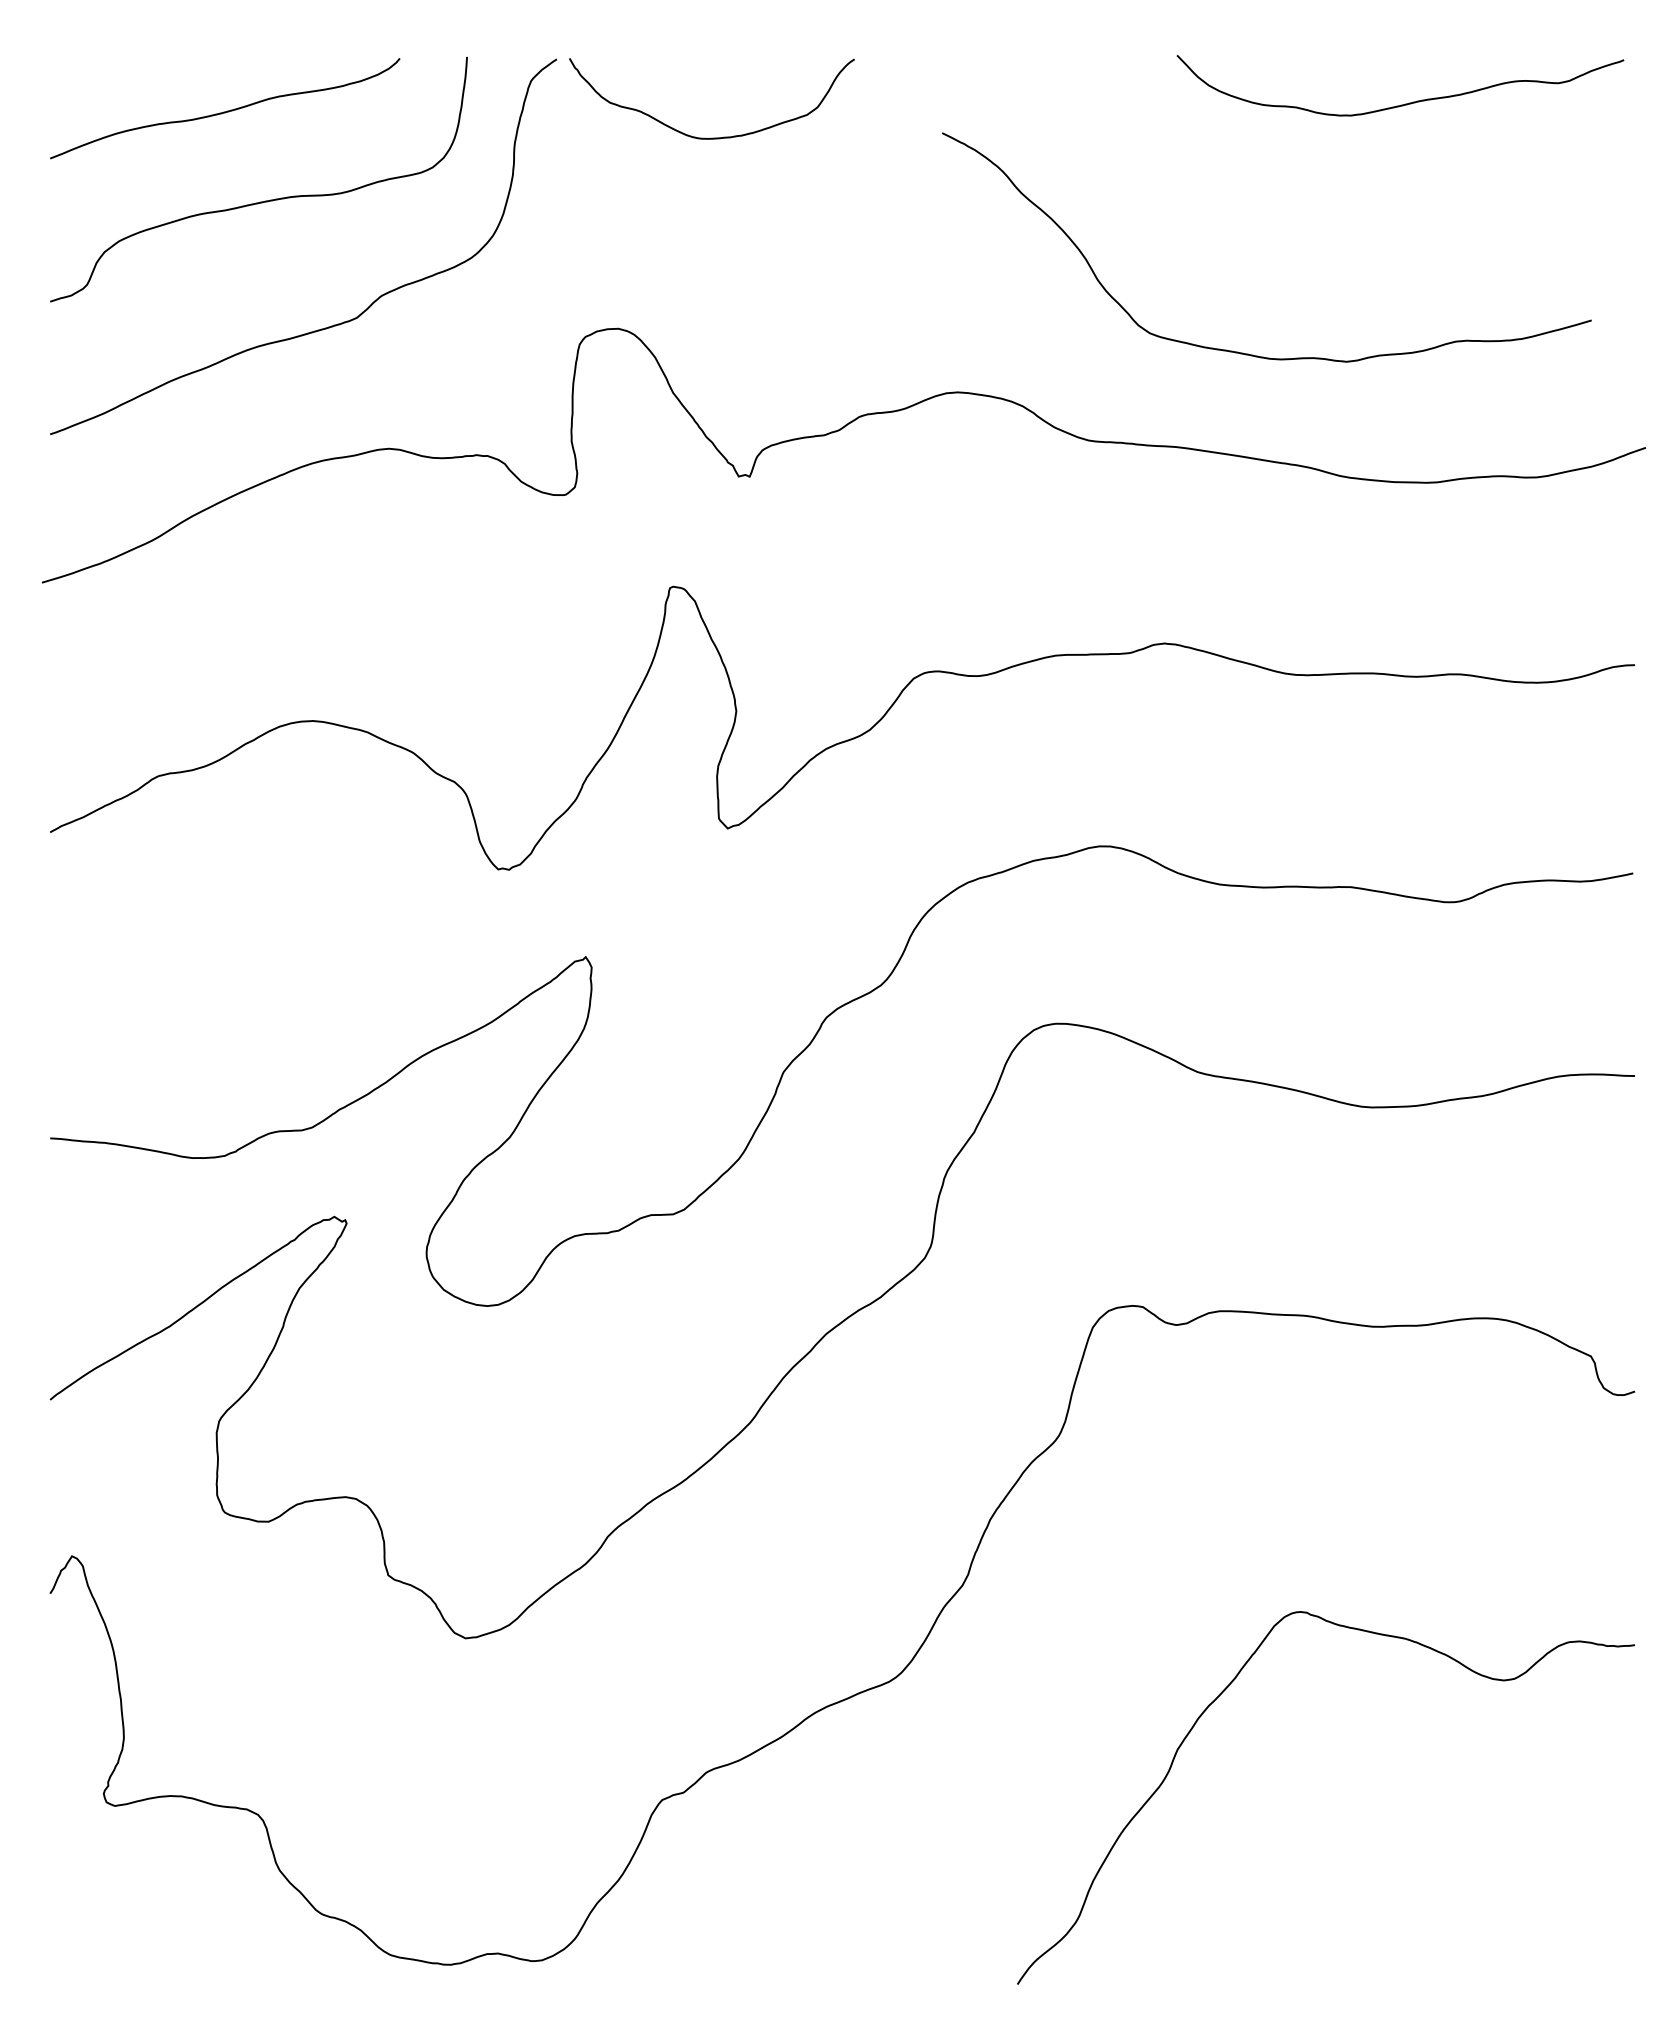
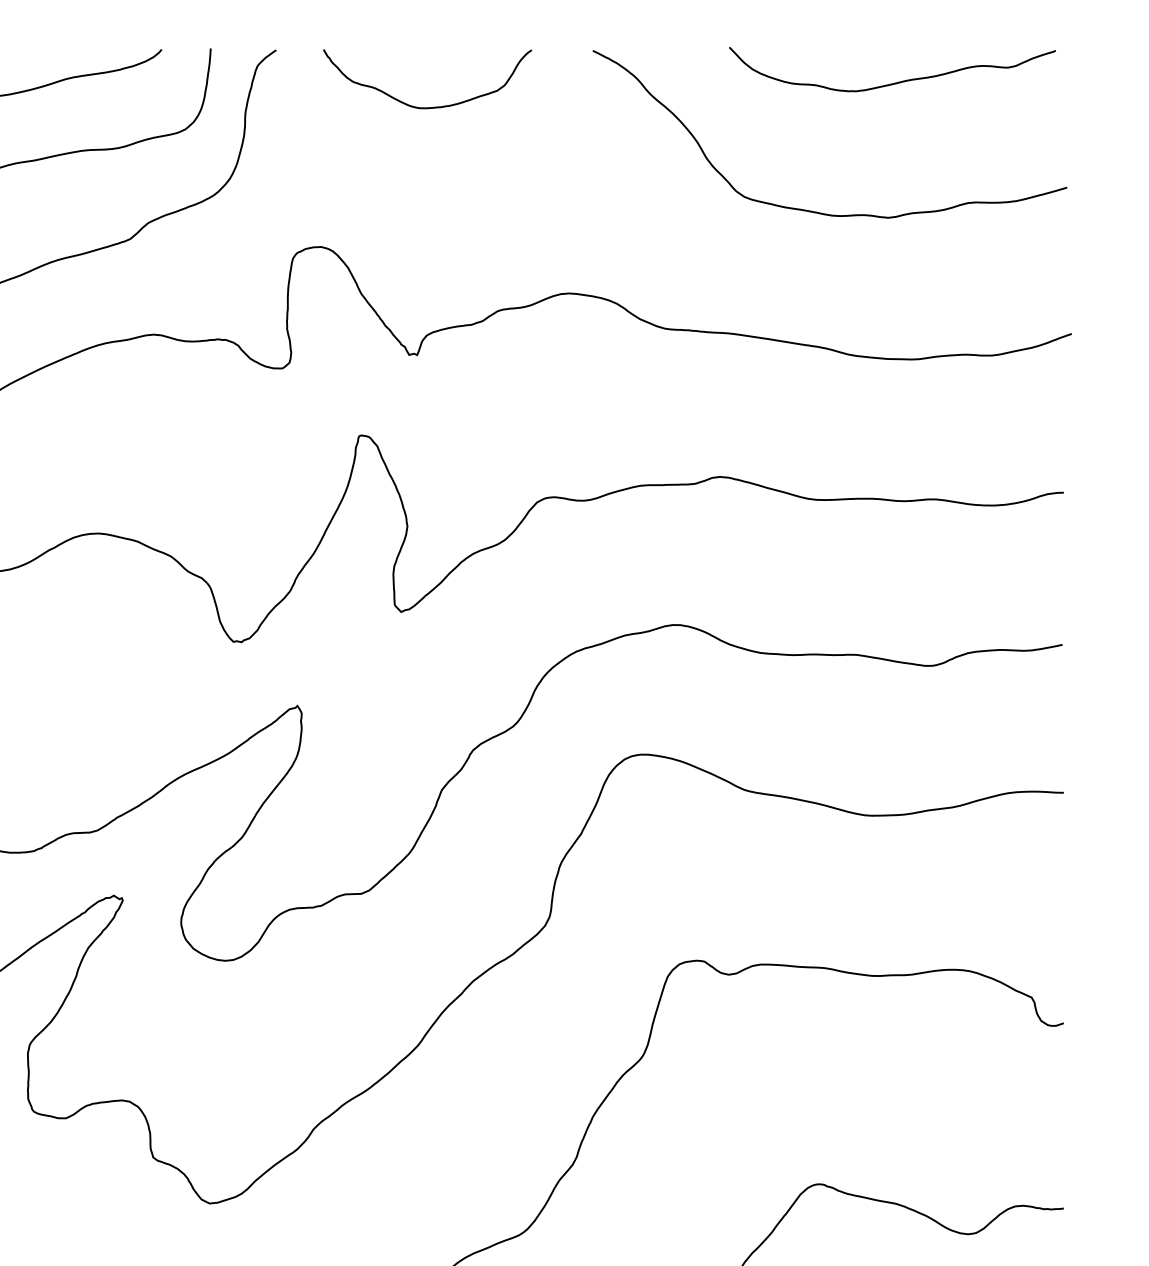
curve: (711, 137) -> (427, 107), moved
curve: (1243, 352) -> (812, 211), moved

